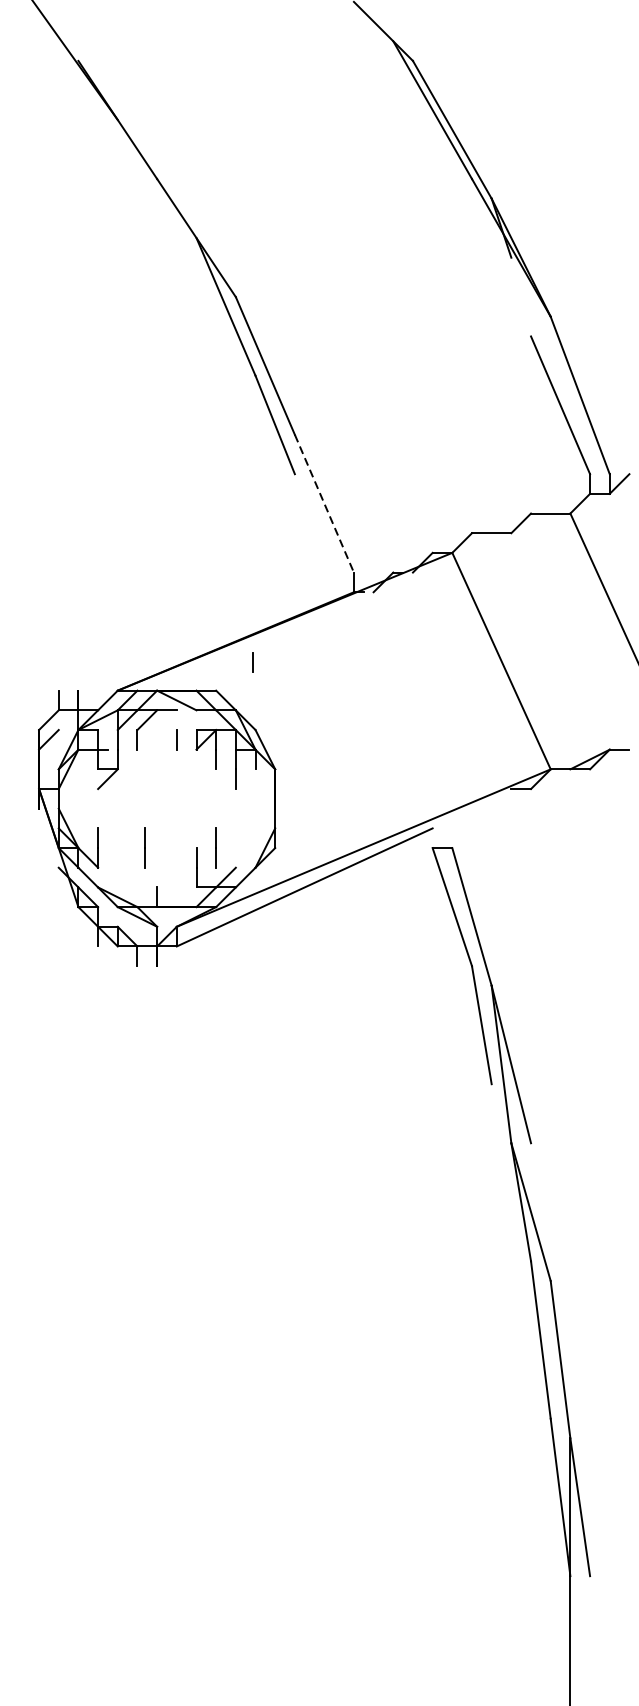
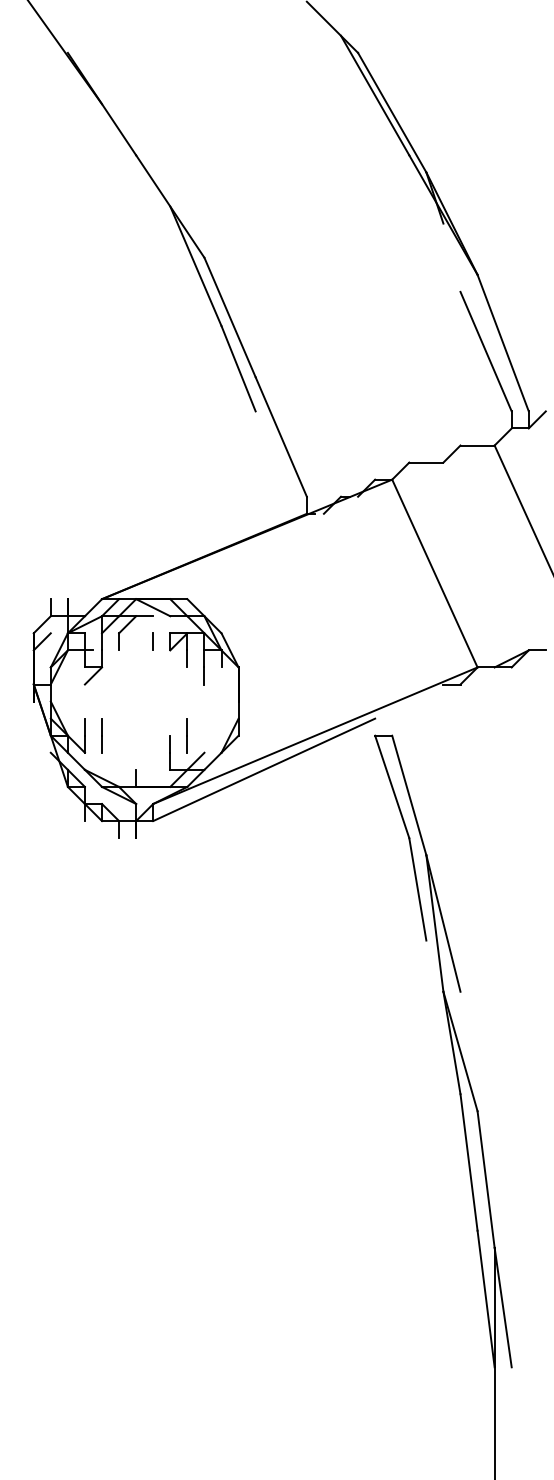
line: (324, 504) -> (281, 437), dashed -> solid
line: (252, 662) -> (218, 574), removed
line: (144, 847) -> (101, 735), moved

